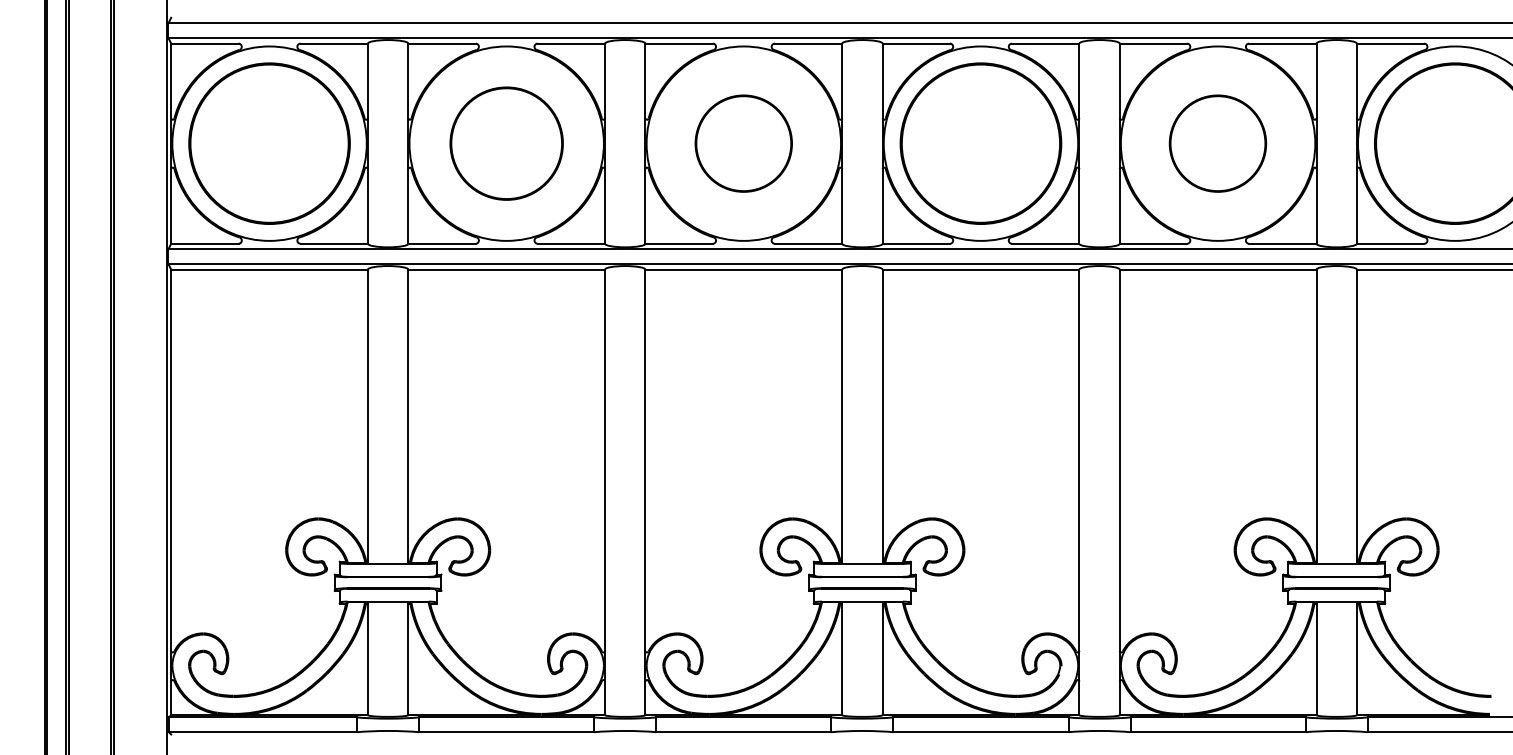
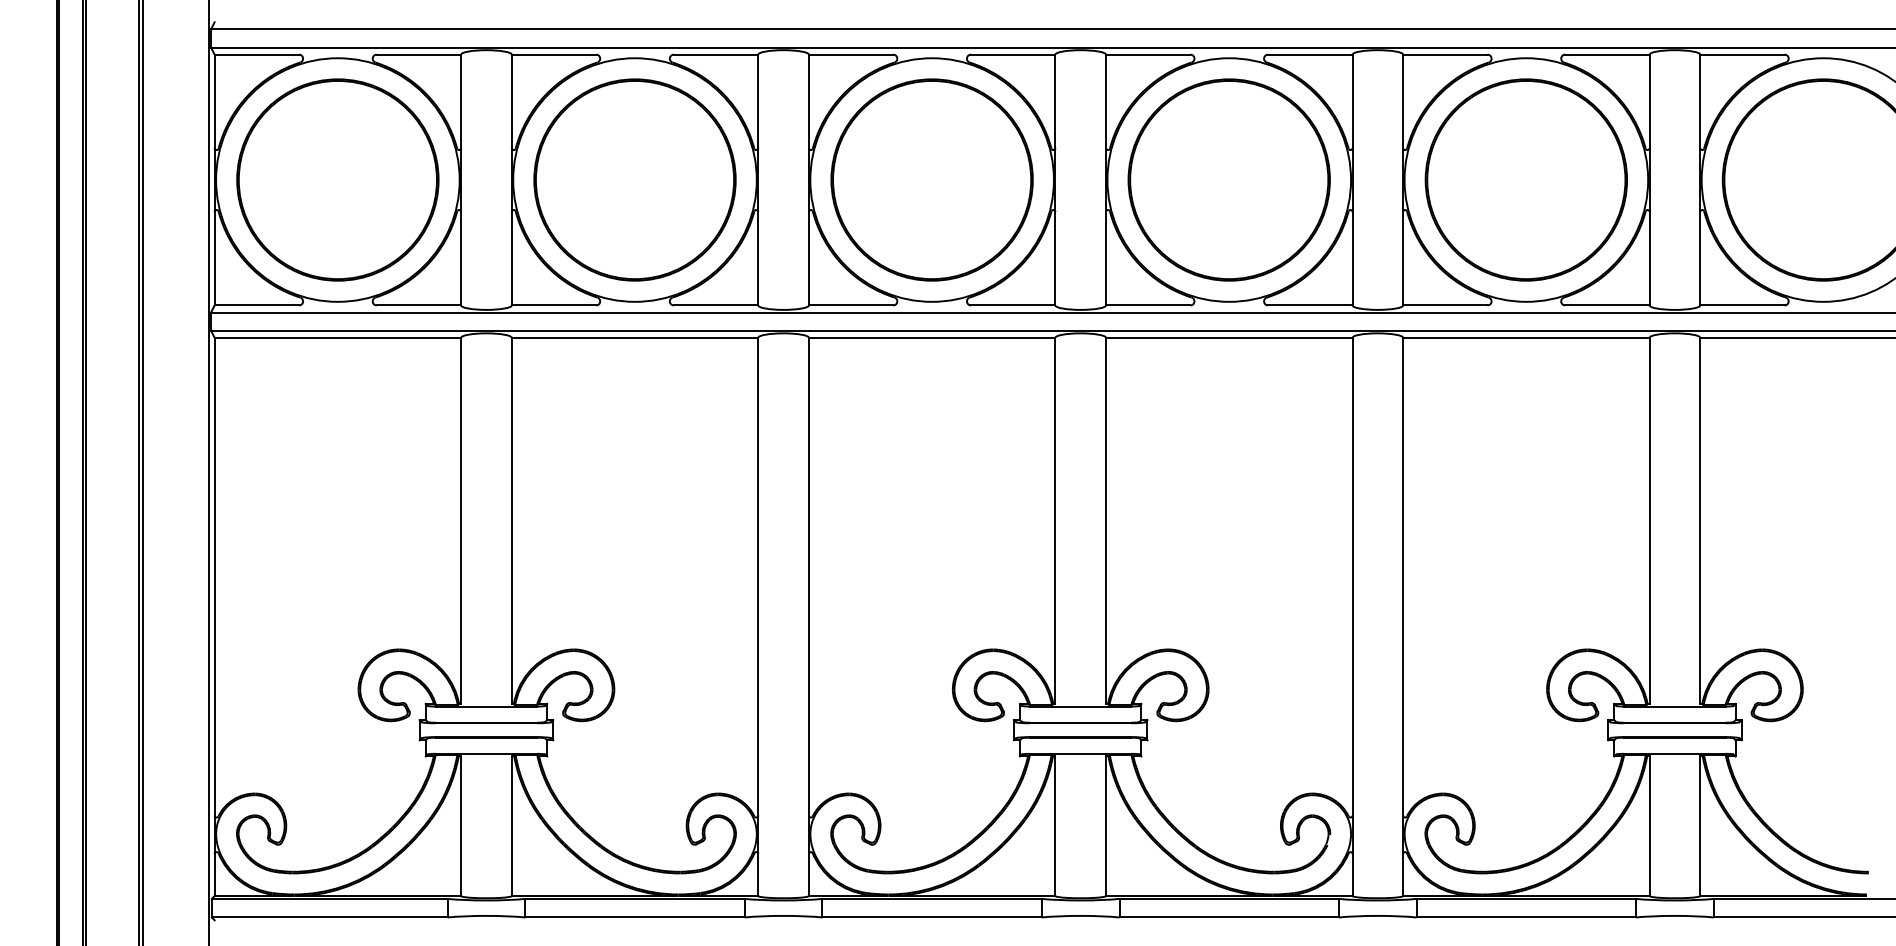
circle: (506, 143) -> (634, 179), size x1.43
part: (743, 143) -> (931, 179), size x1.67
part: (1217, 143) -> (1525, 179), size x1.67

